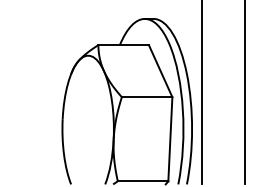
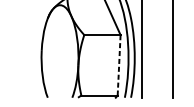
line: (170, 138) -> (119, 64), solid -> dashed

